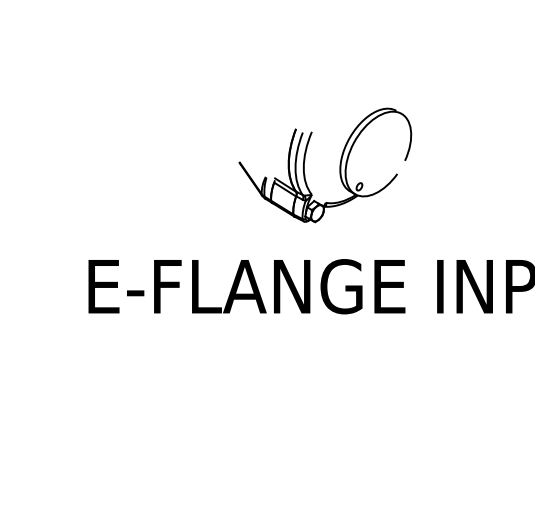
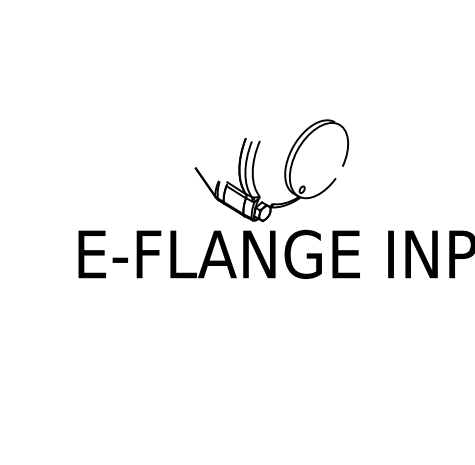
part: (339, 165) -> (284, 170), moved

